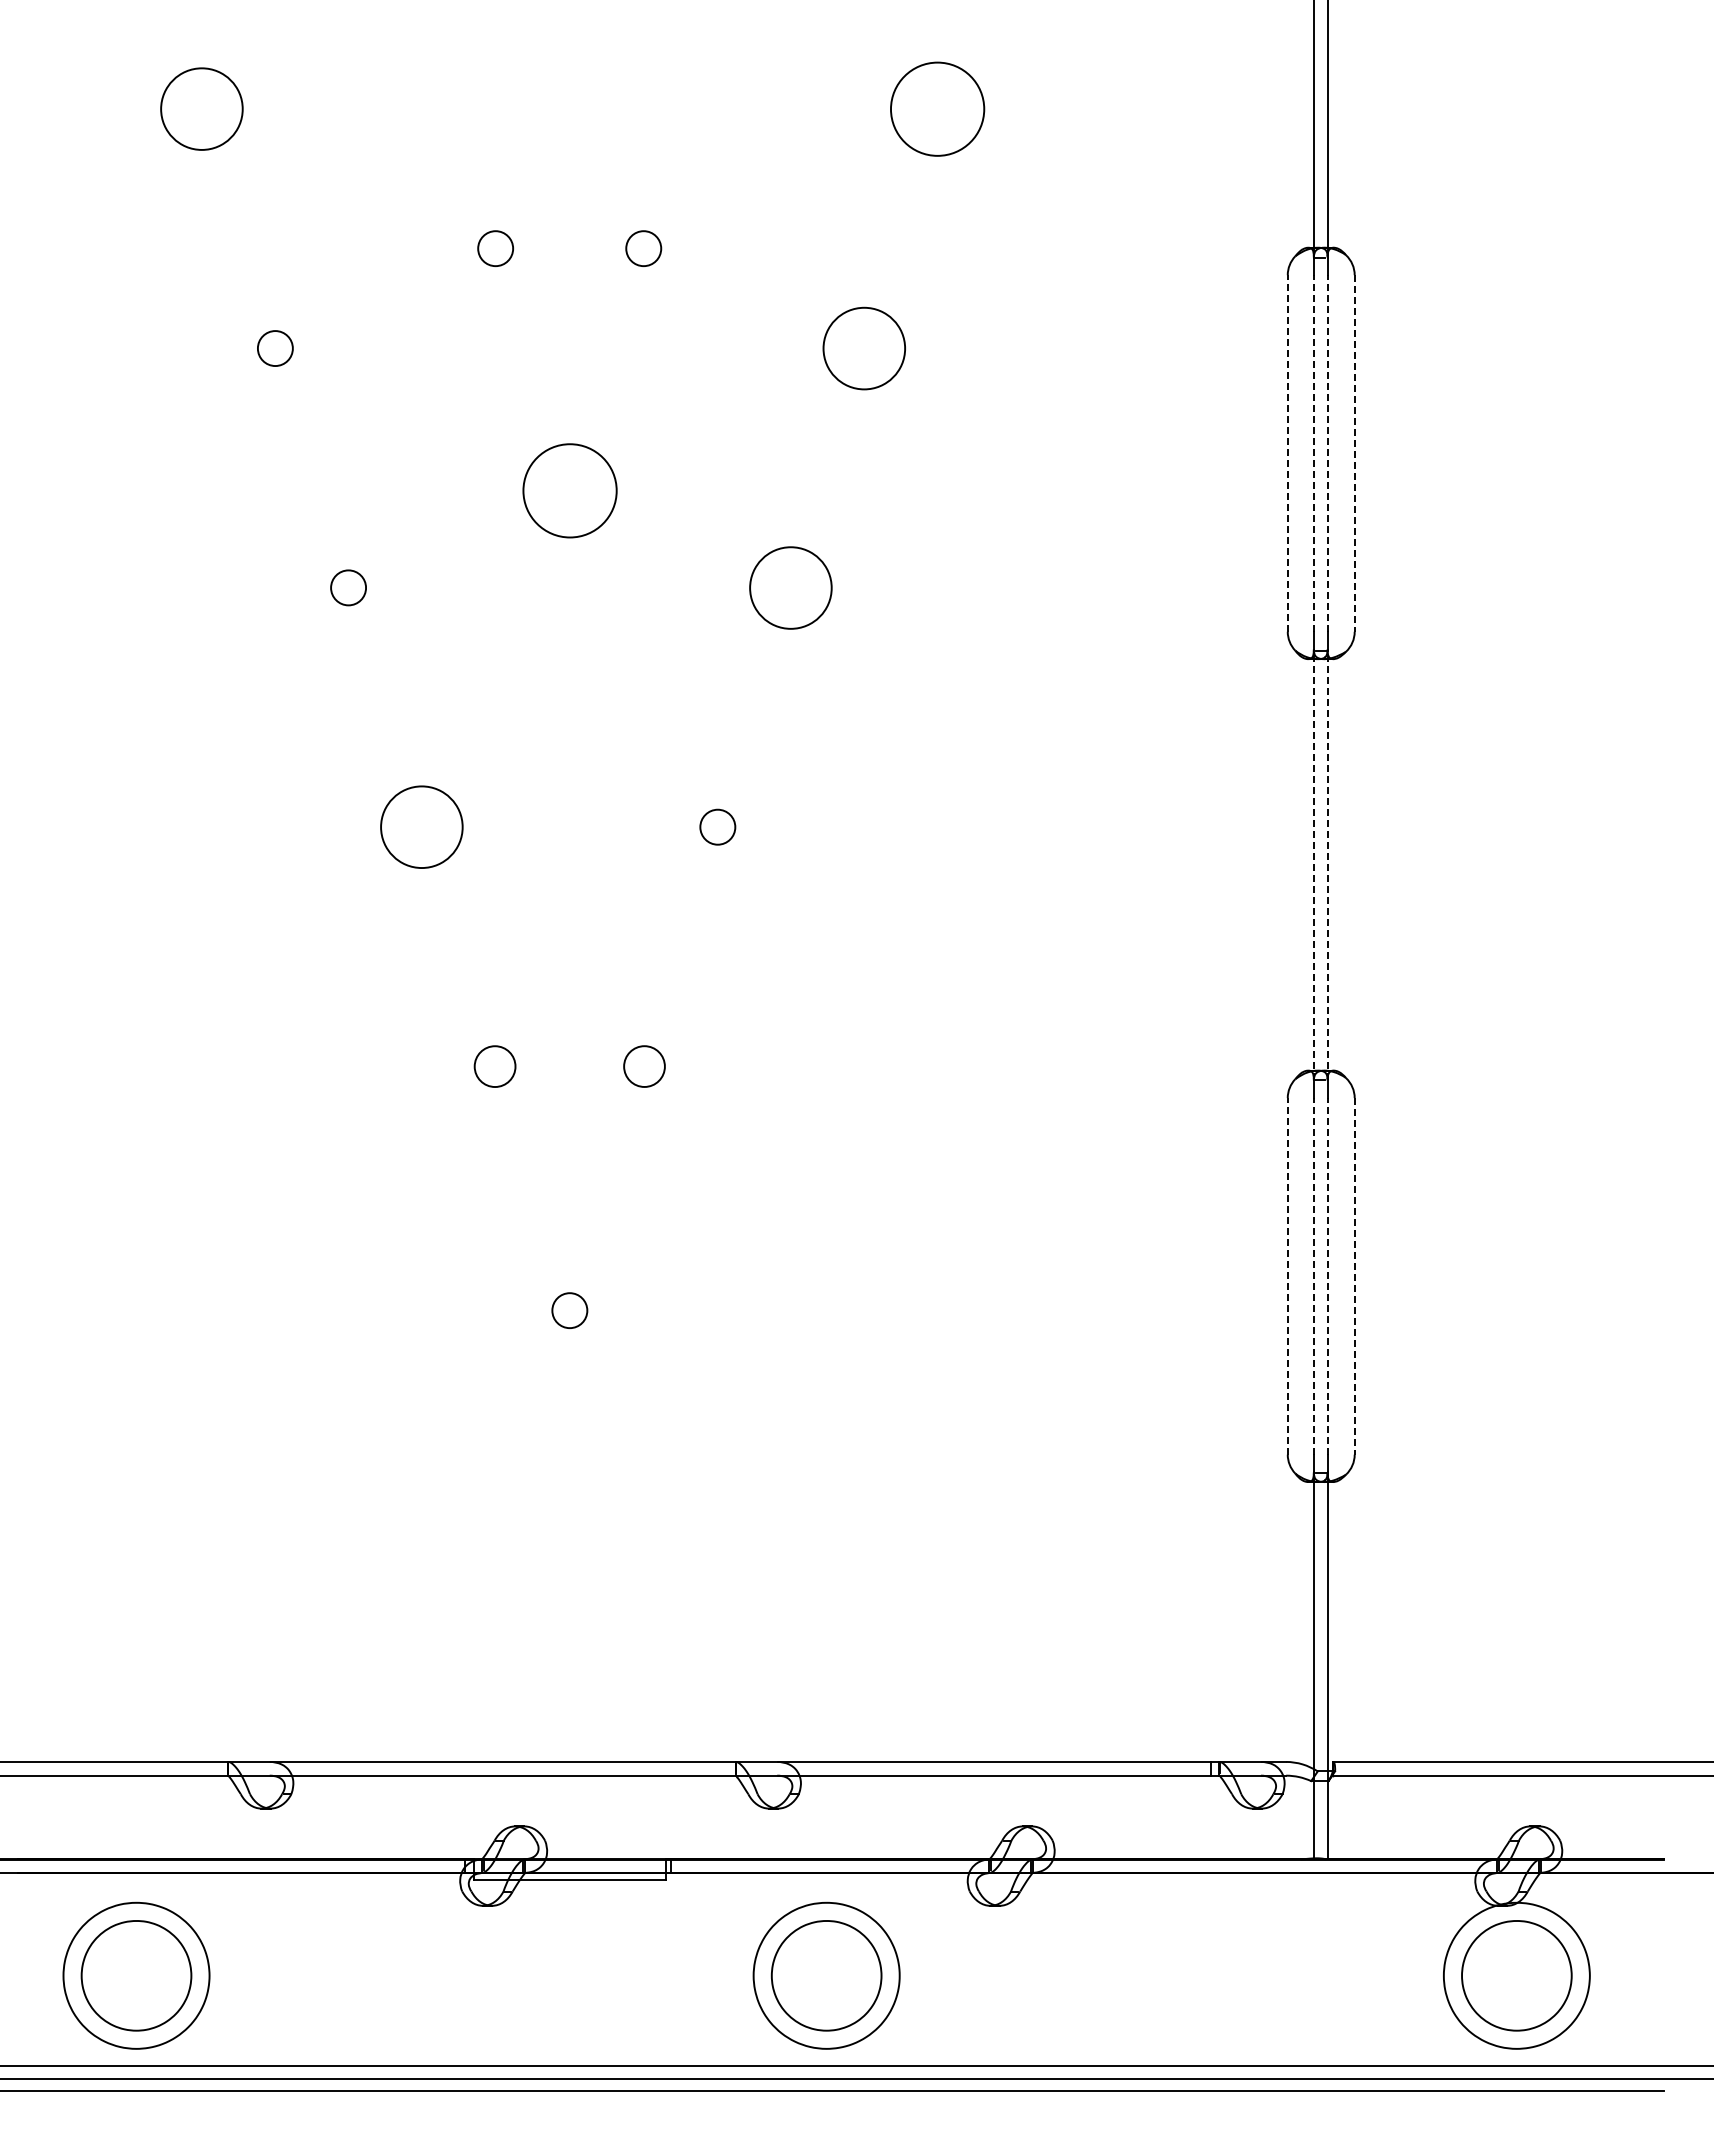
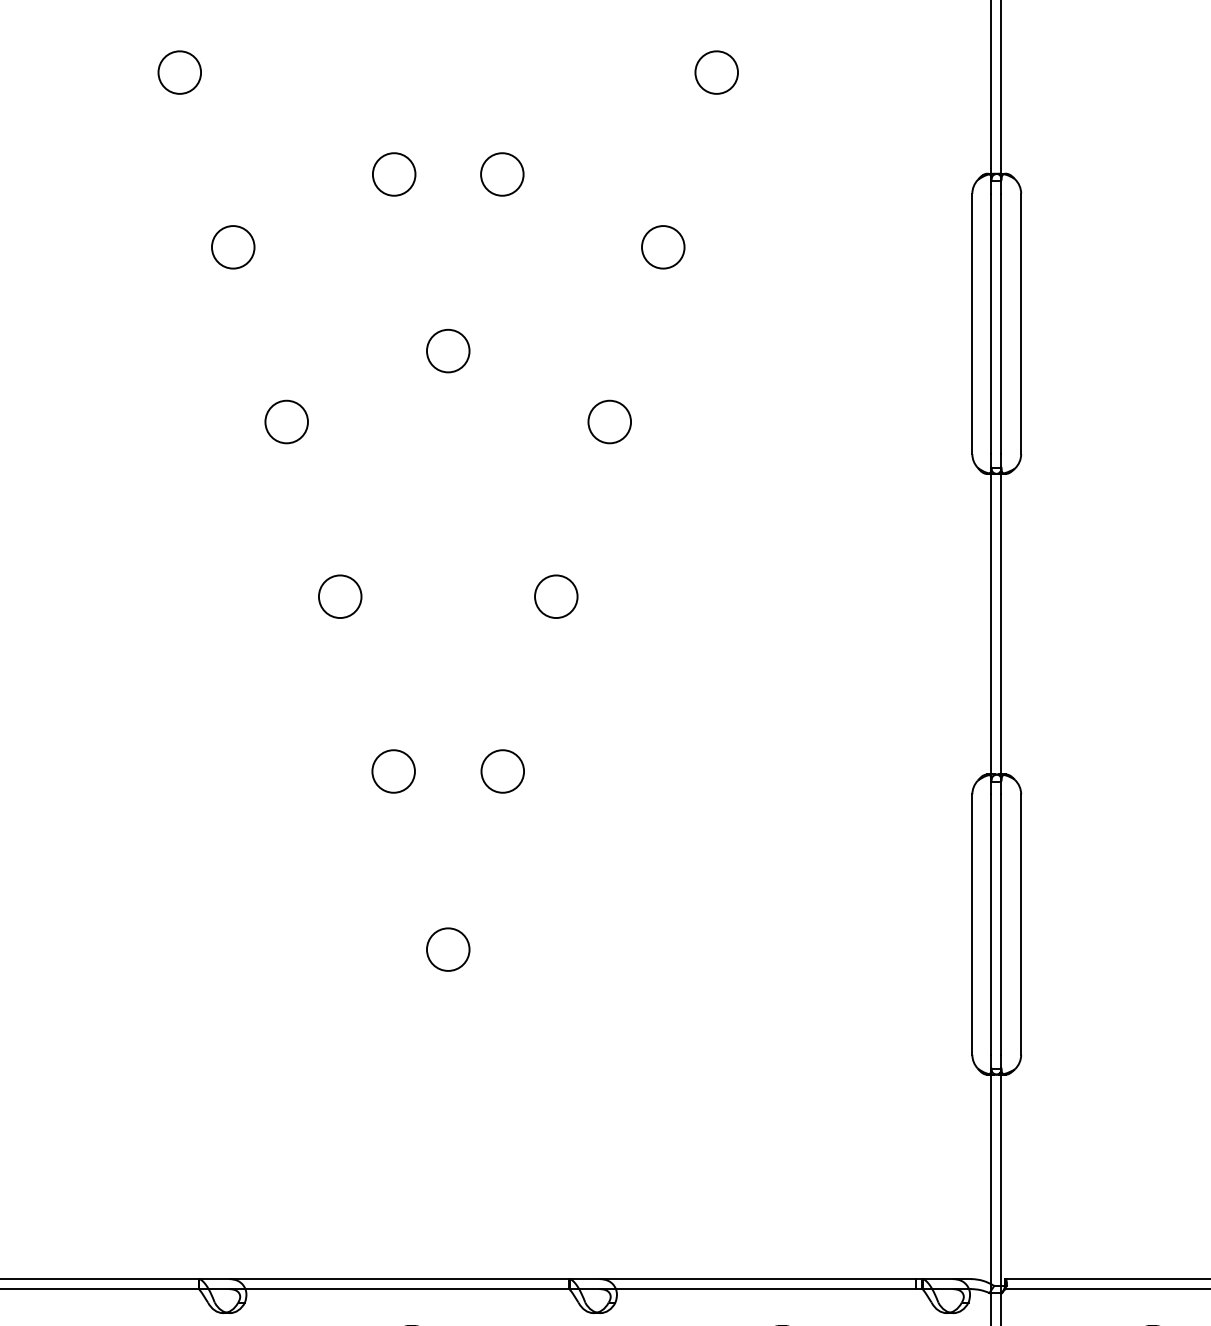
circle: (202, 109) -> (180, 72), size x0.71
circle: (937, 109) -> (716, 72), size x0.62
circle: (495, 248) -> (393, 174), size x1.67
circle: (643, 248) -> (502, 174), size x1.67
circle: (275, 348) -> (233, 247), size x1.67
circle: (864, 348) -> (663, 247), size x0.71
line: (1287, 452) -> (972, 323), dashed -> solid
line: (1313, 452) -> (991, 323), dashed -> solid
line: (1327, 452) -> (1001, 323), dashed -> solid
line: (1354, 453) -> (1021, 323), dashed -> solid
circle: (569, 490) -> (448, 350), size x0.62
circle: (348, 587) -> (286, 421), size x1.67
circle: (791, 587) -> (610, 421), size x0.71
circle: (421, 827) -> (339, 596), size x0.71
circle: (717, 827) -> (556, 596), size x1.67
line: (1313, 864) -> (991, 623), dashed -> solid
line: (1327, 864) -> (1001, 623), dashed -> solid
circle: (494, 1066) -> (393, 771), size x1.43
circle: (644, 1066) -> (502, 771), size x1.43
line: (1287, 1275) -> (972, 923), dashed -> solid
line: (1313, 1275) -> (991, 923), dashed -> solid
line: (1327, 1275) -> (1001, 923), dashed -> solid
line: (1354, 1276) -> (1021, 924), dashed -> solid
circle: (569, 1310) -> (448, 949), size x1.67

